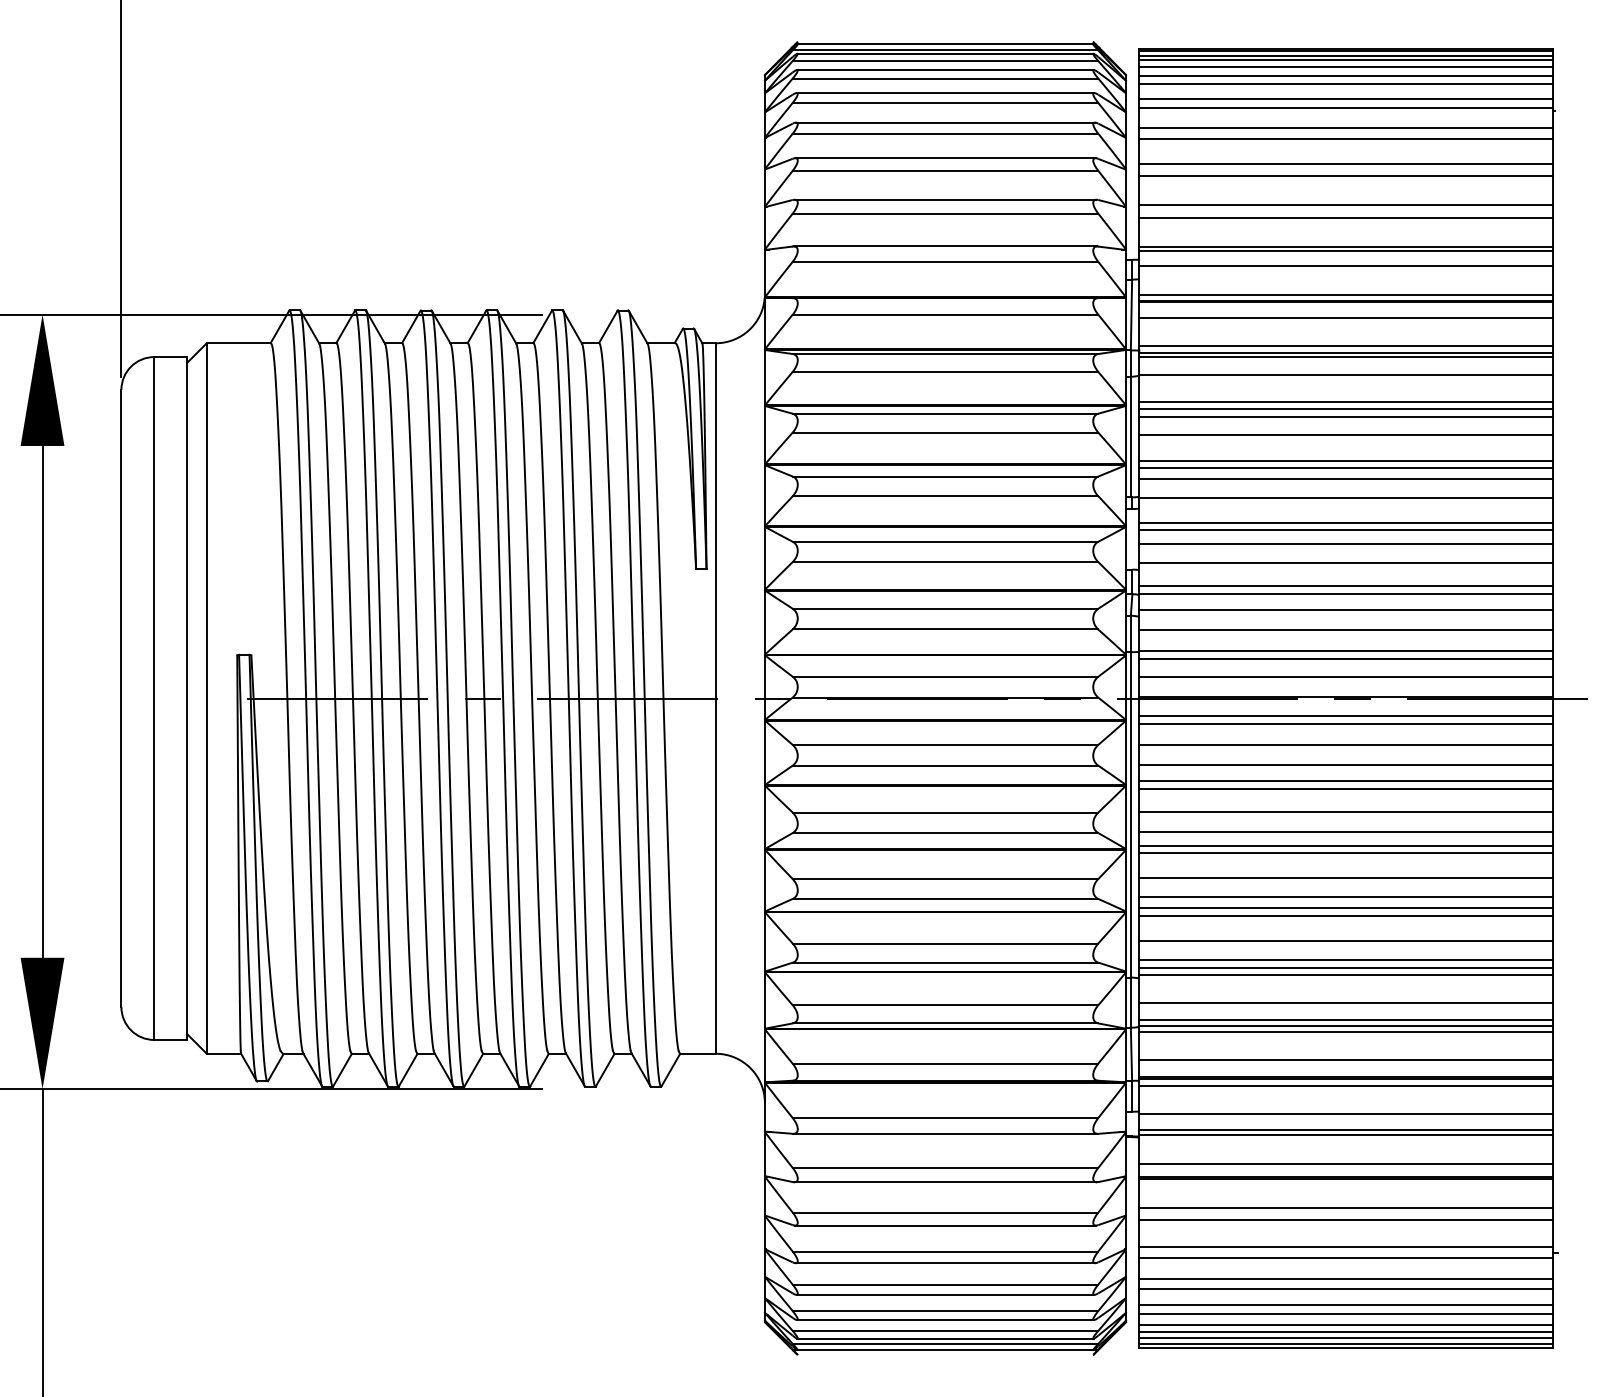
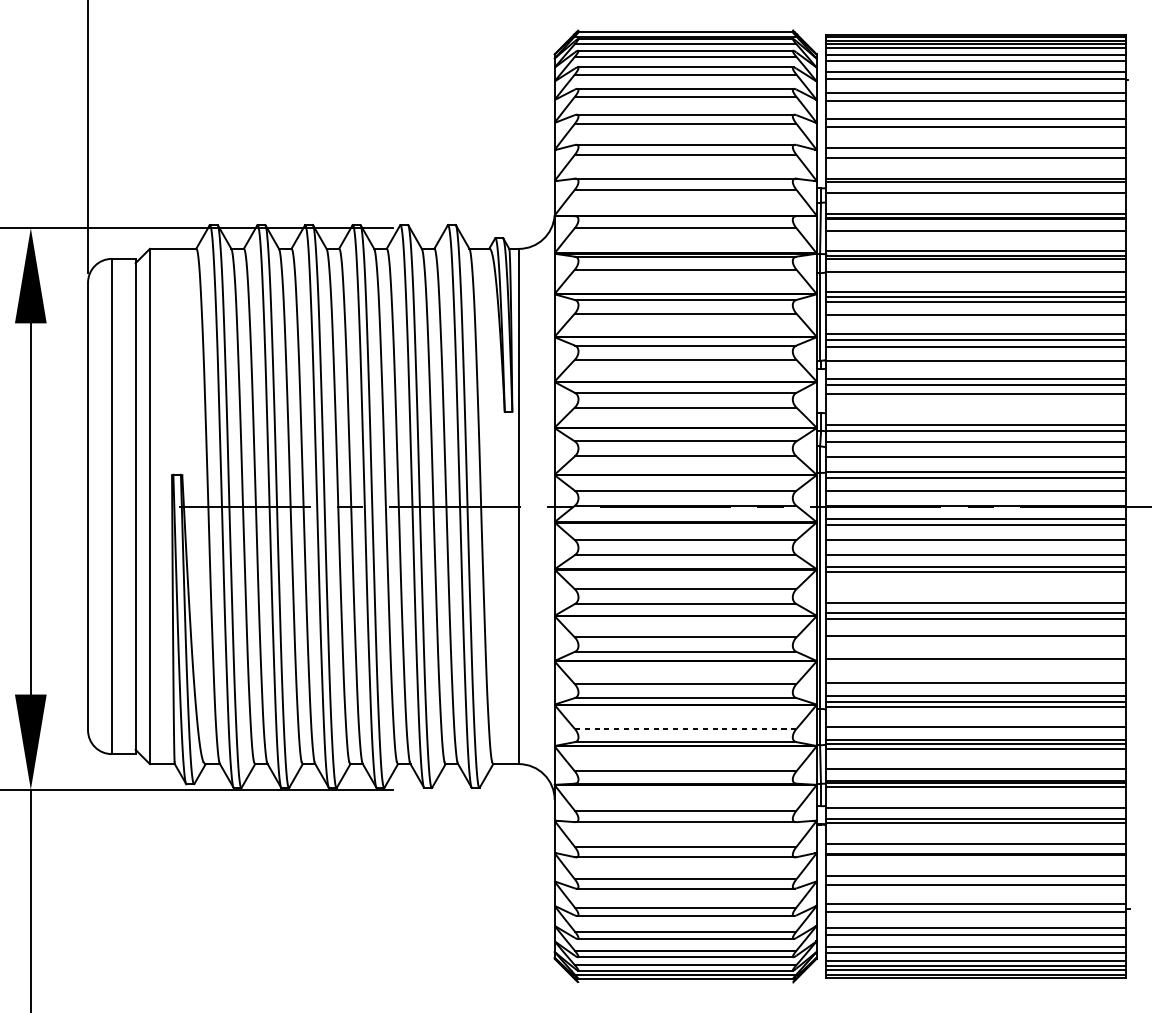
line: (1345, 563) -> (975, 408), removed
line: (1345, 811) -> (975, 588), removed
line: (1345, 896) -> (975, 650), removed
line: (1345, 915) -> (975, 663), removed
line: (945, 1005) -> (685, 729), solid -> dashed

